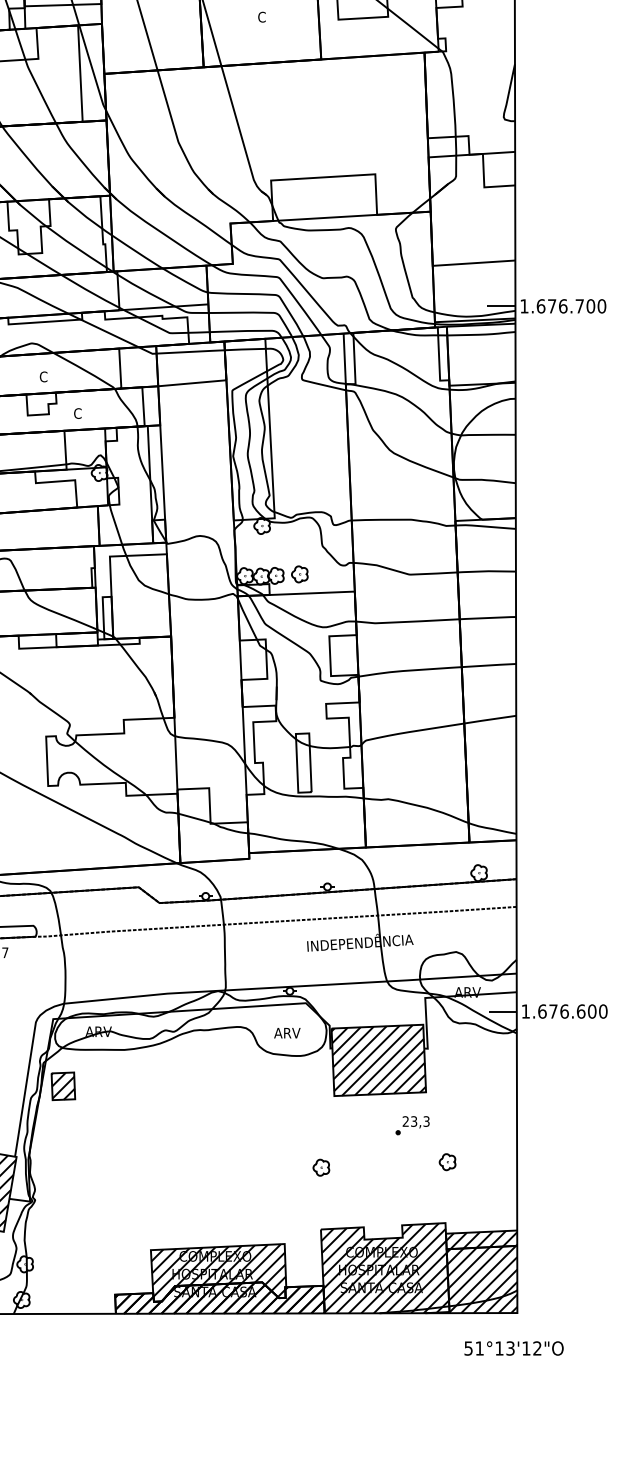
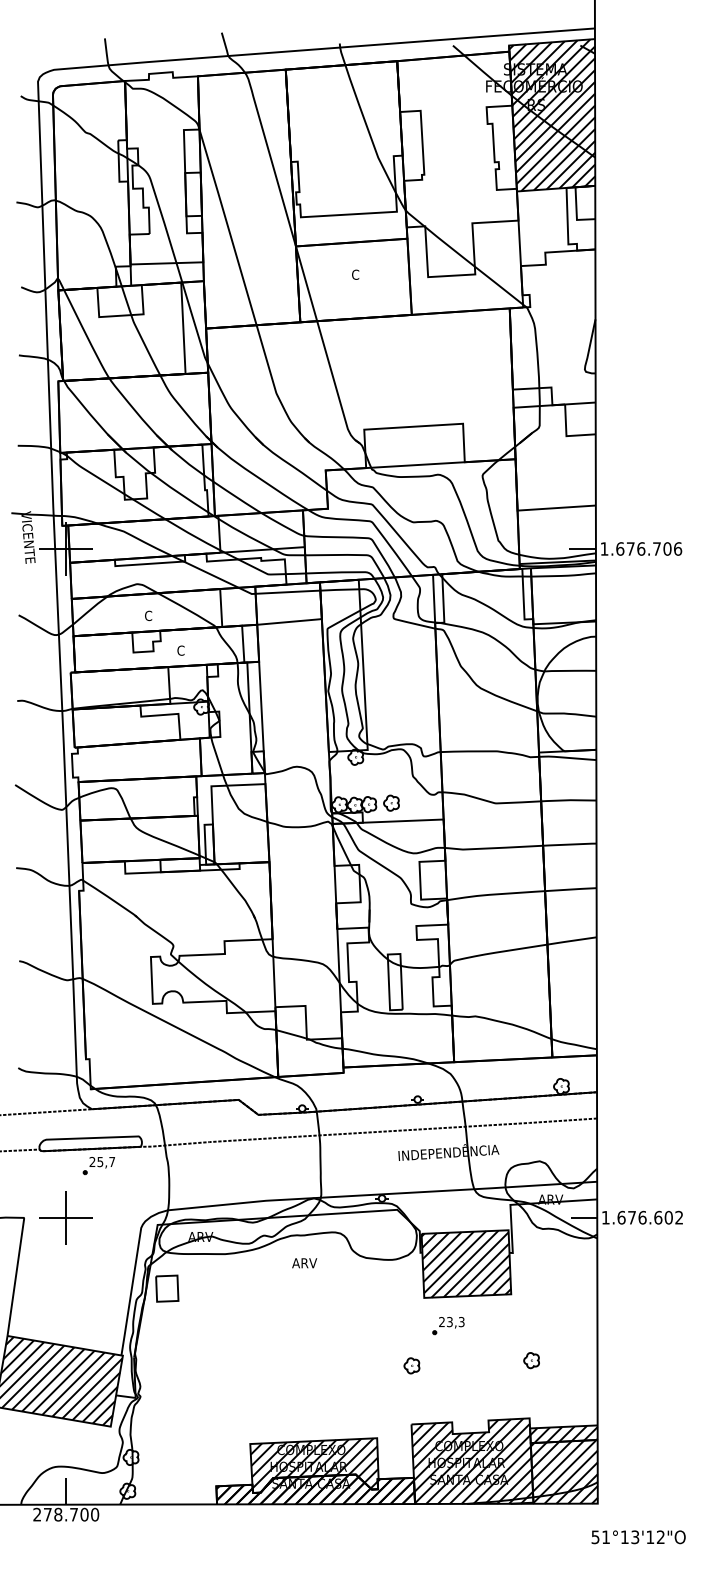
text: (602, 305) -> (678, 548), 1.676.700 -> 1.676.706
text: (603, 1011) -> (679, 1217), 1.676.600 -> 1.676.602
text: (287, 1033) -> (304, 1263), moved
hatch: (63, 1086) -> (167, 1288), removed
part: (412, 1126) -> (448, 1326), moved
text: (513, 1348) -> (638, 1537), moved

